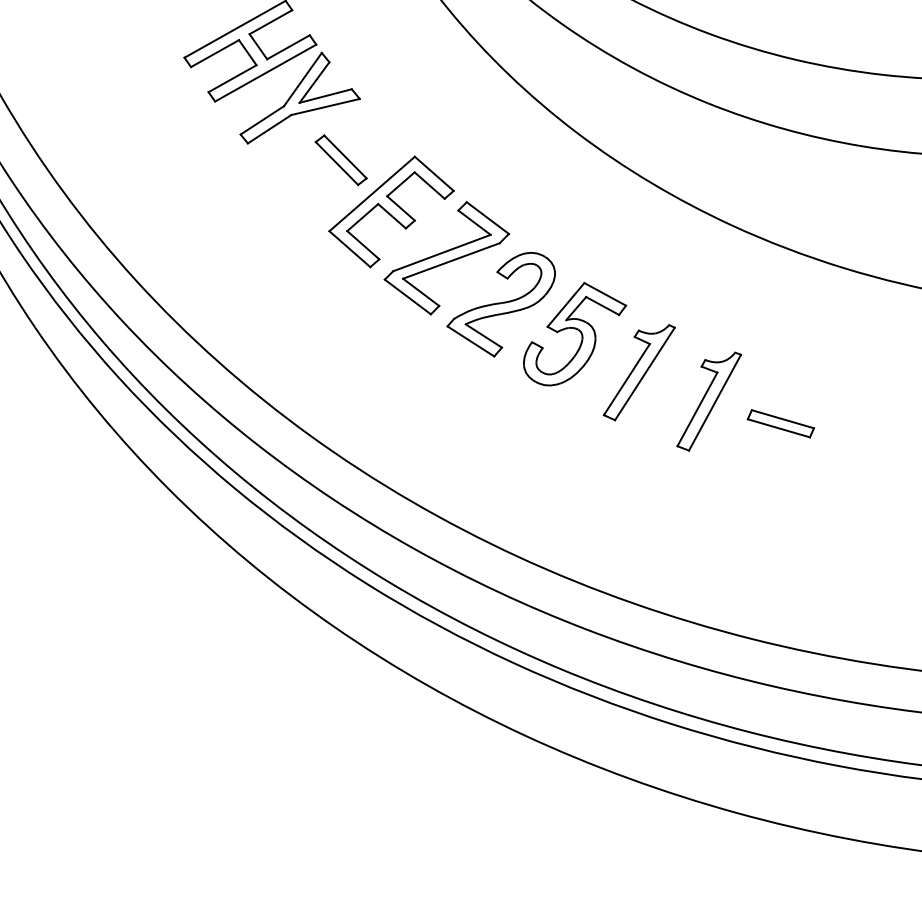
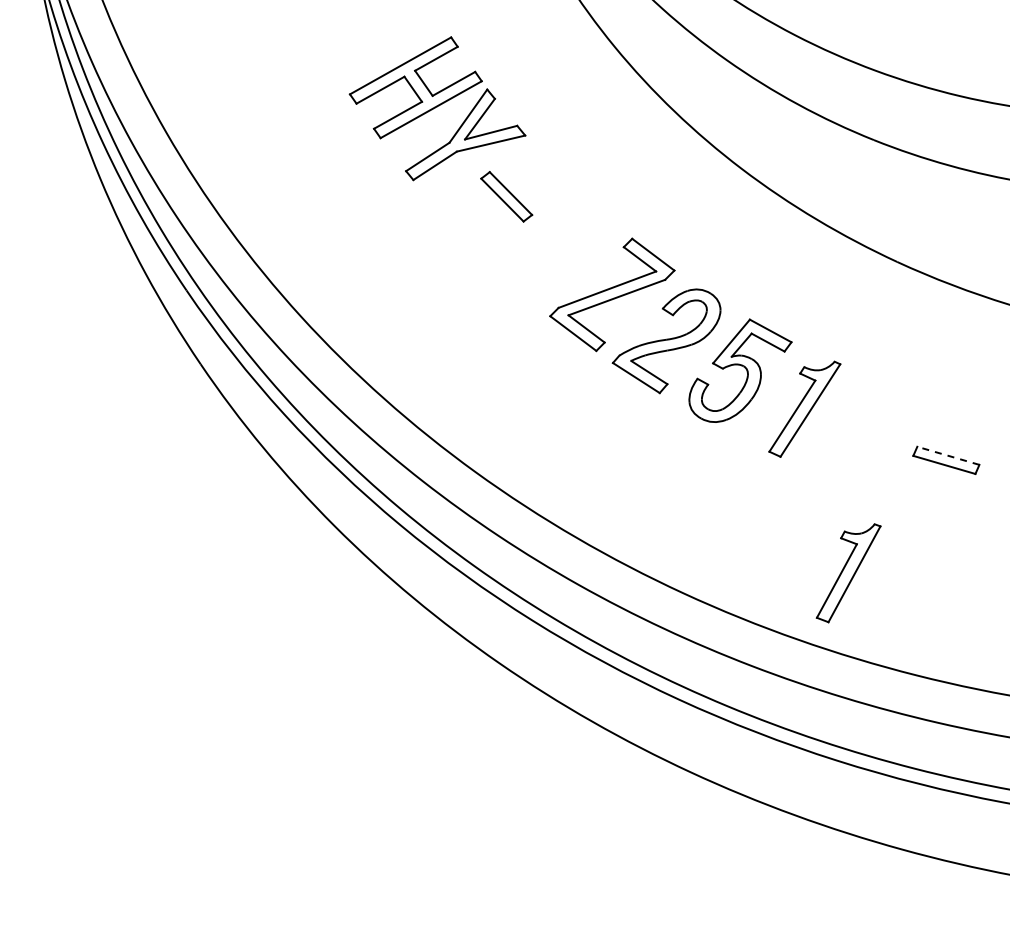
part: (391, 211) -> (556, 248), removed
part: (709, 401) -> (848, 573), moved
line: (782, 418) -> (947, 455), solid -> dashed

